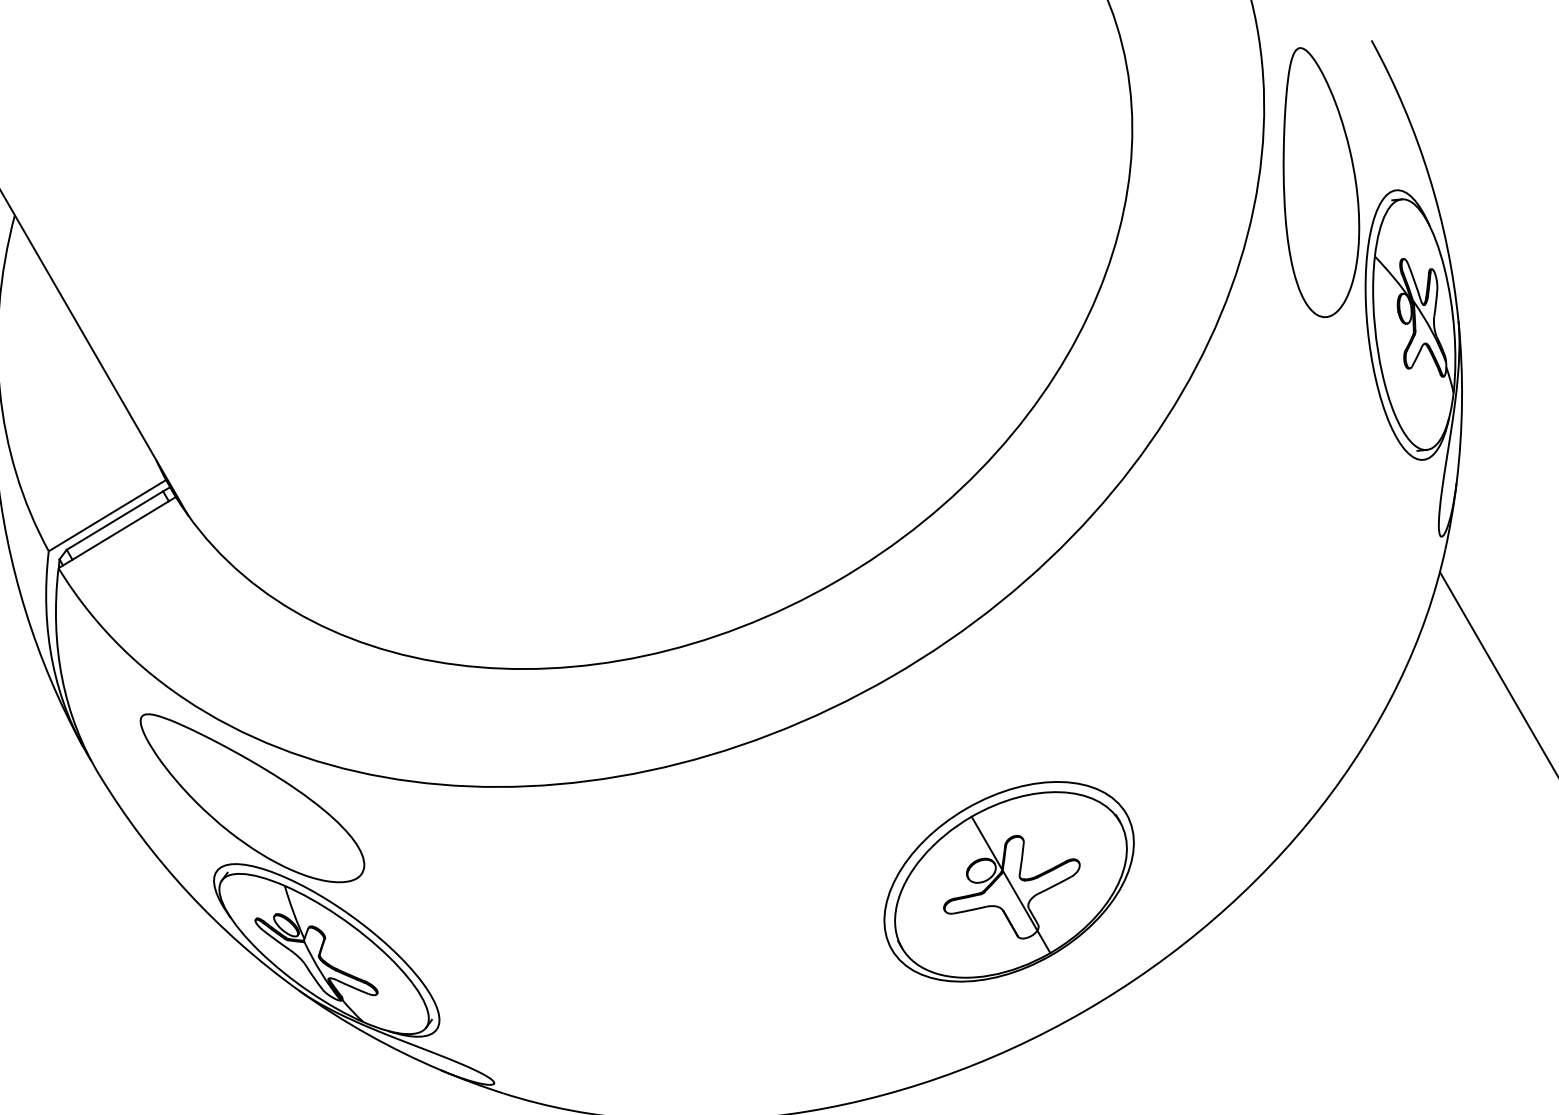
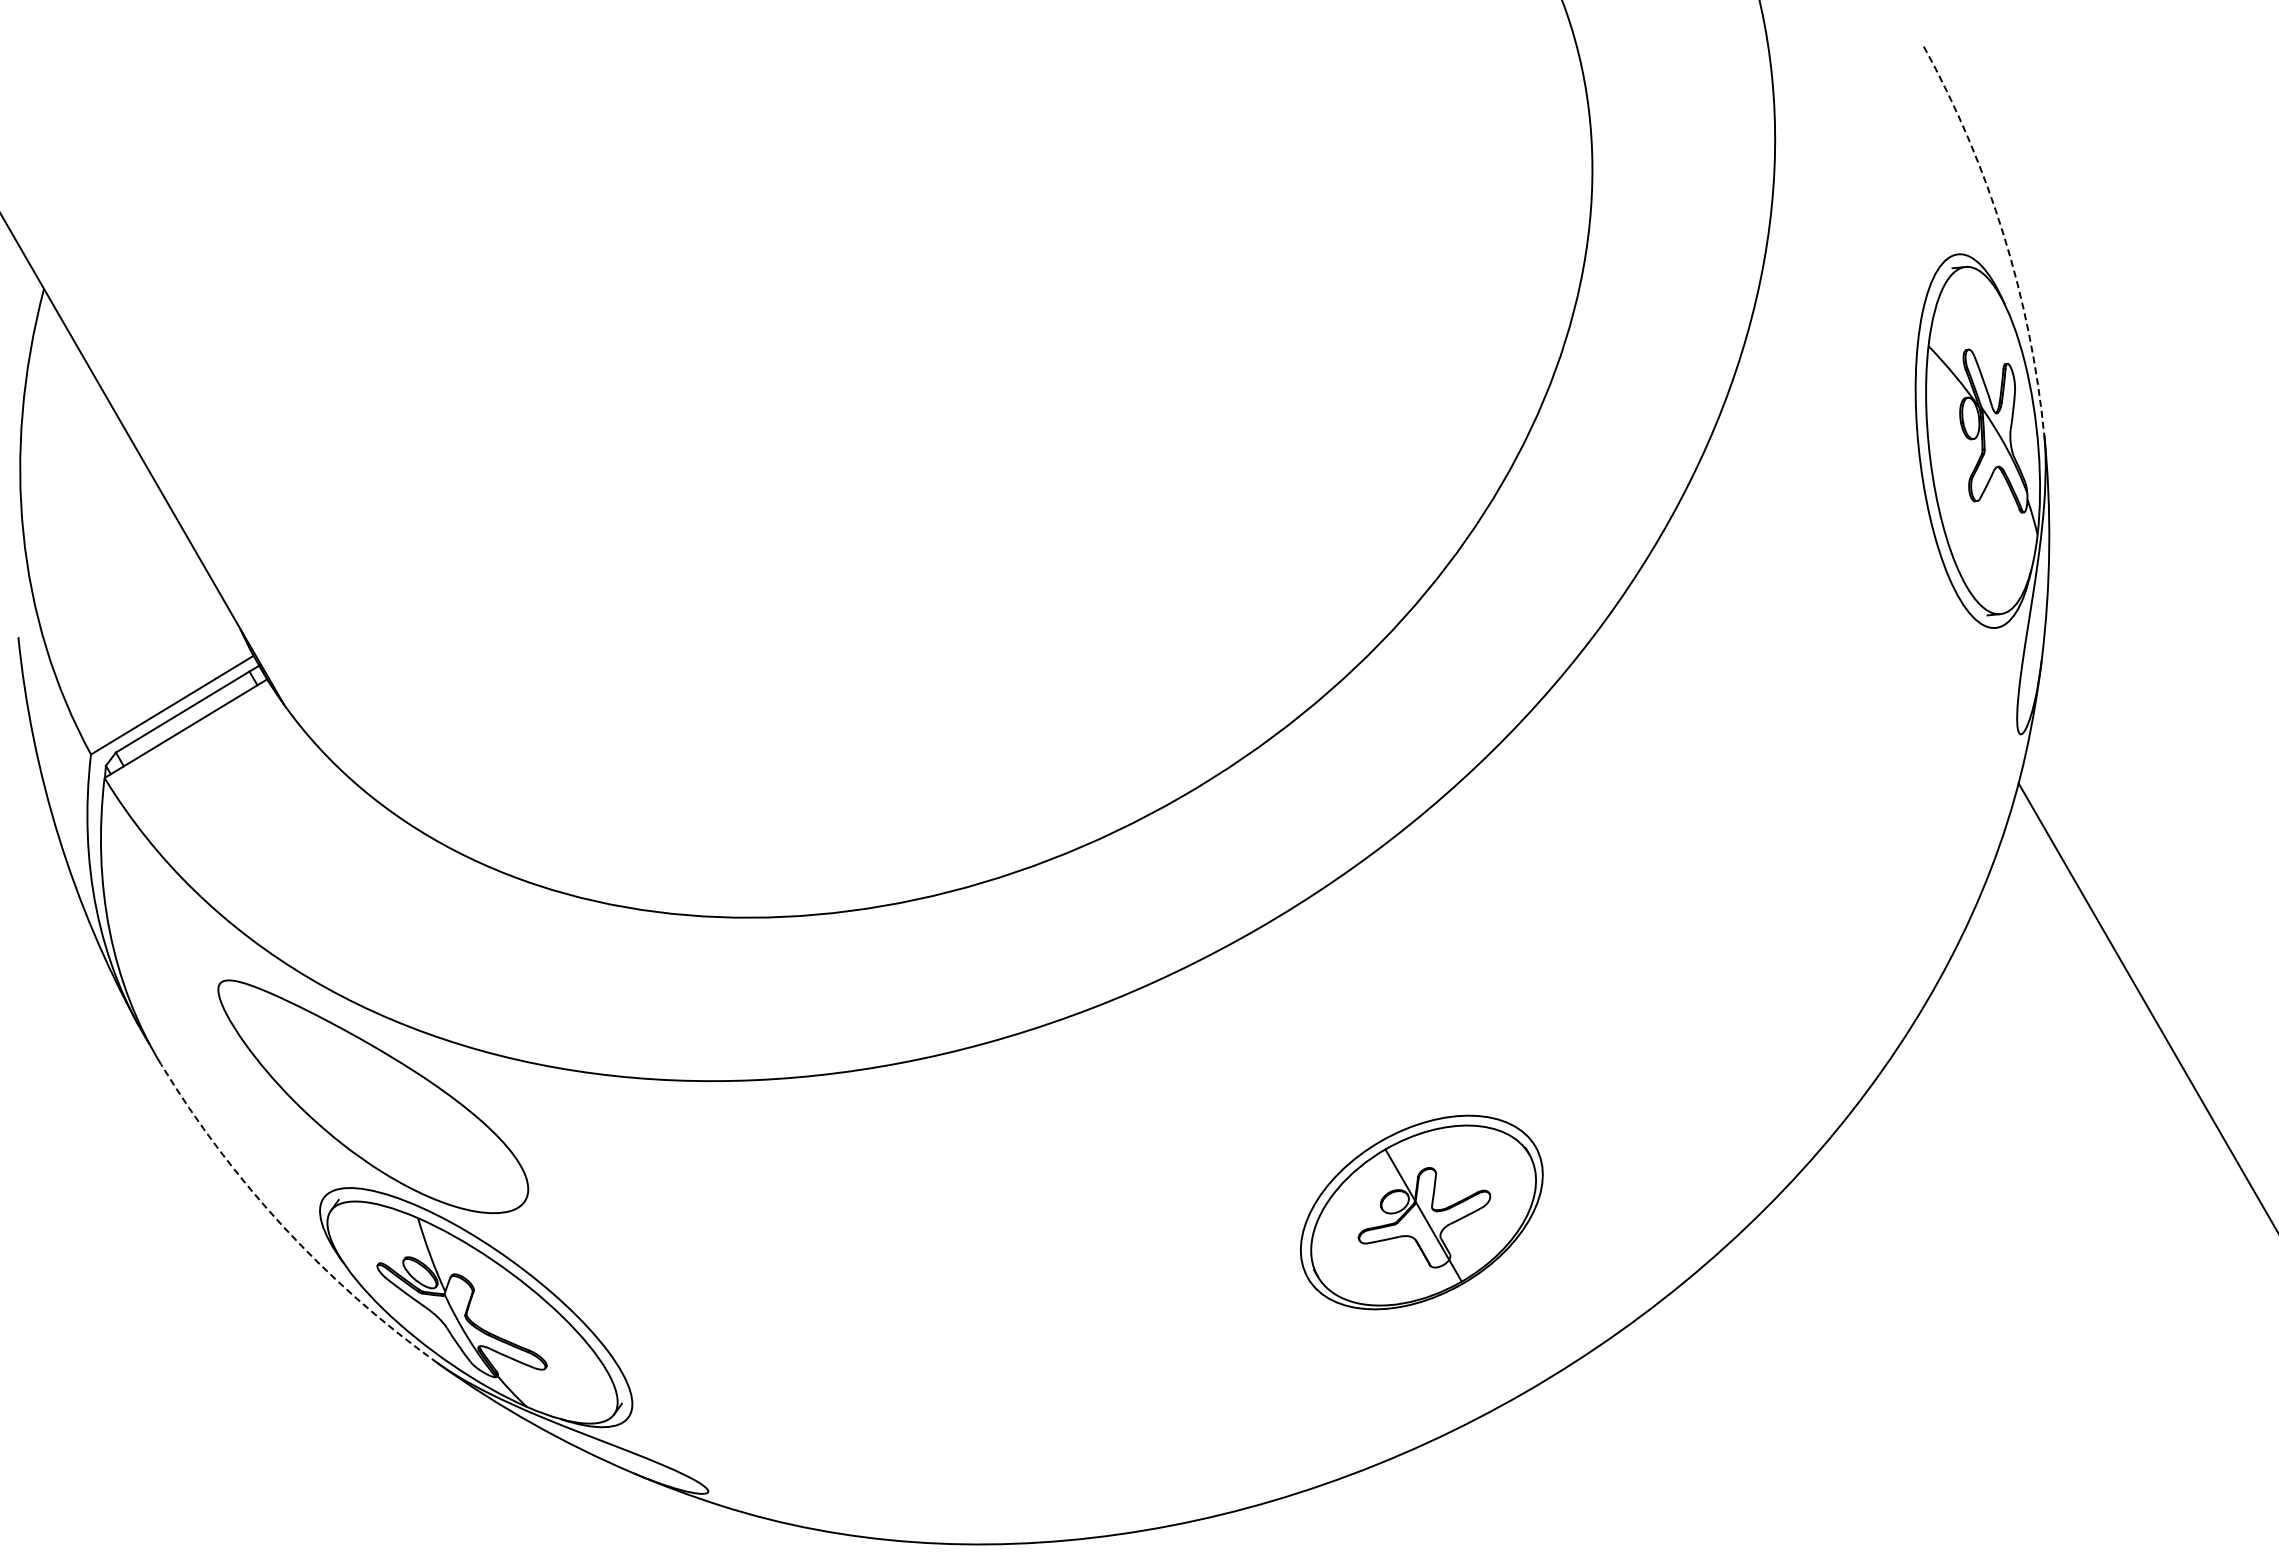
arc: (1429, 175) -> (2003, 234), solid -> dashed
part: (1321, 182) -> (1854, 243), removed
part: (1008, 881) -> (1421, 1212), size x0.7
arc: (188, 892) -> (284, 1227), solid -> dashed

